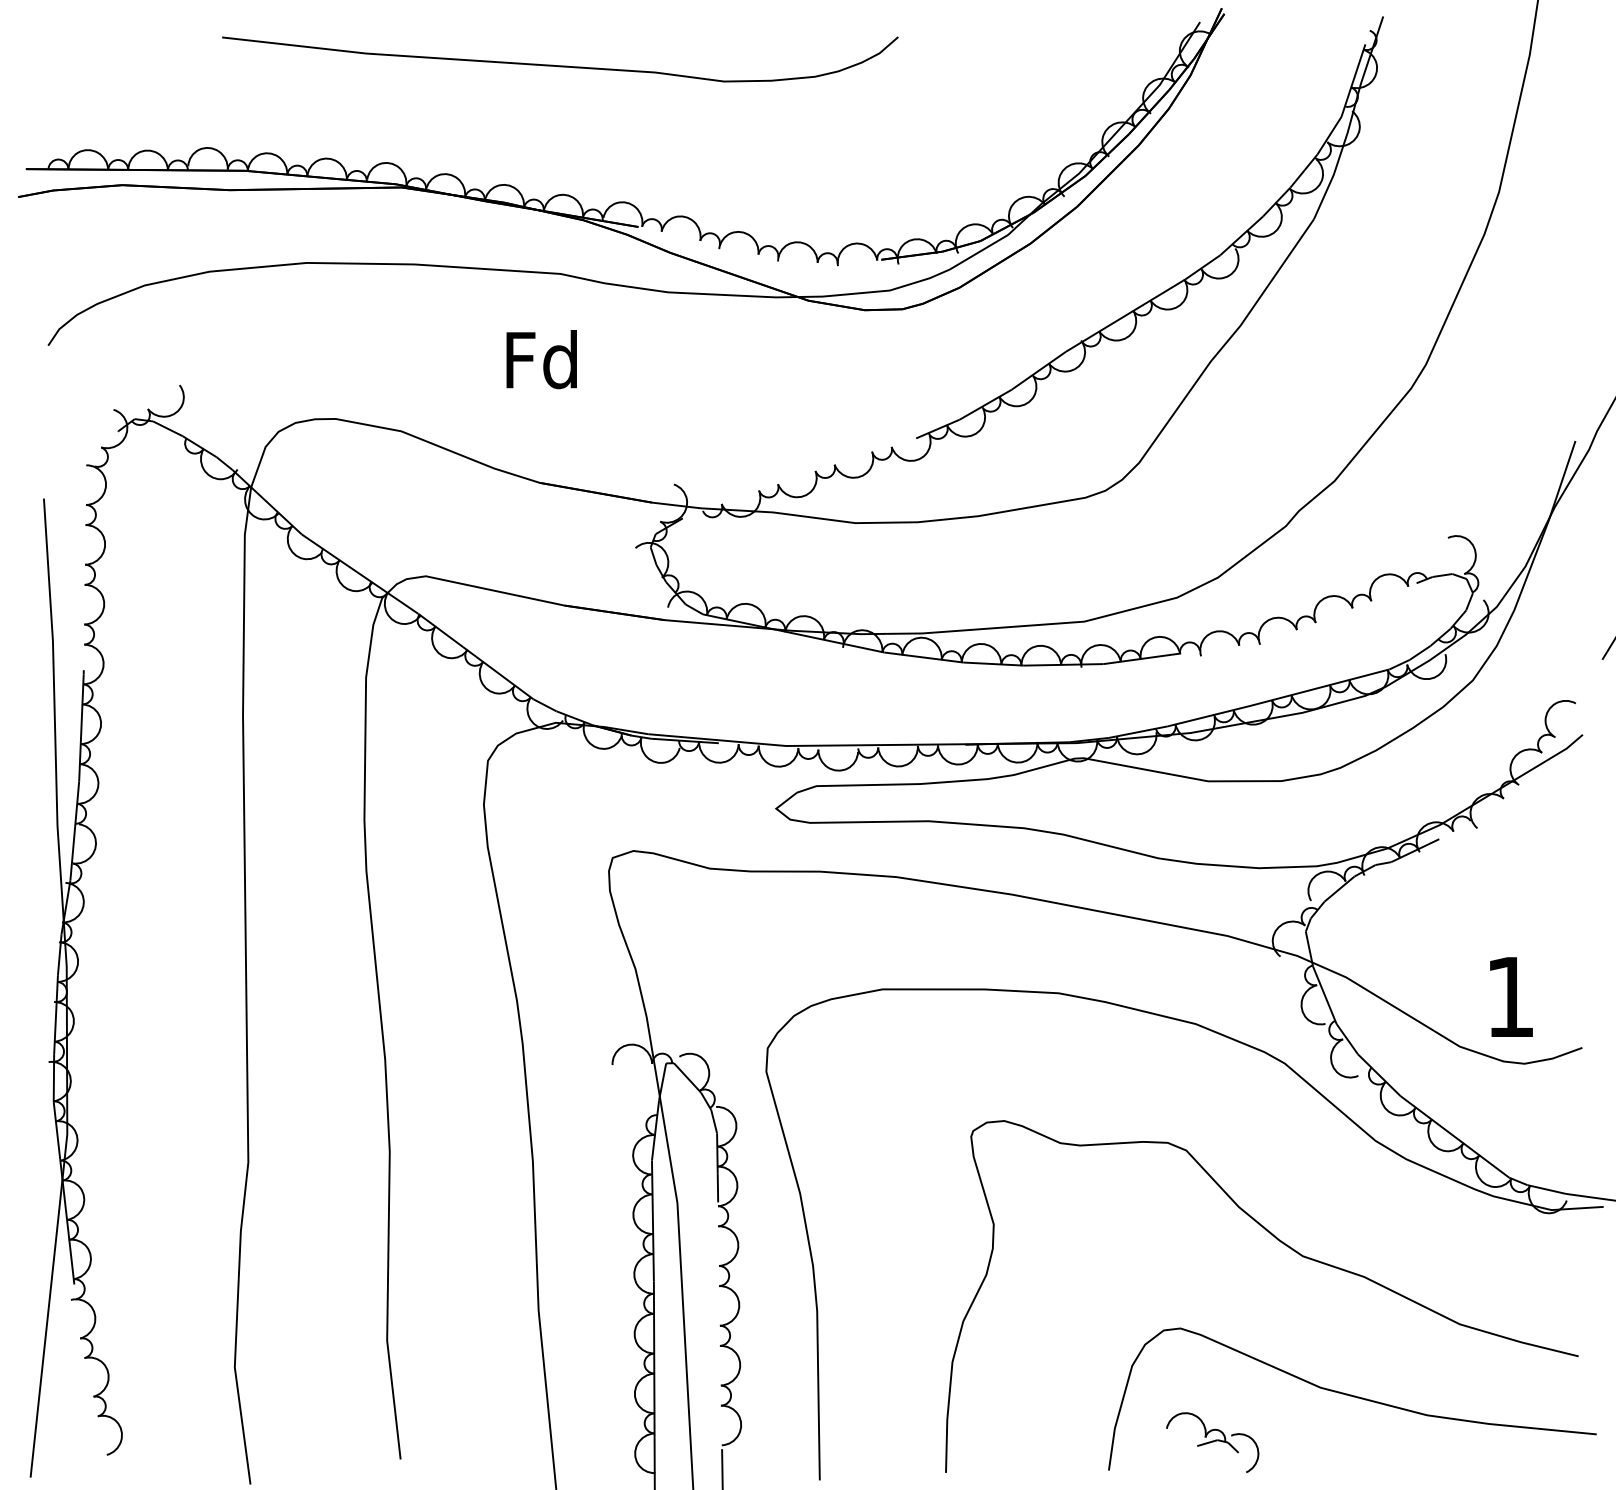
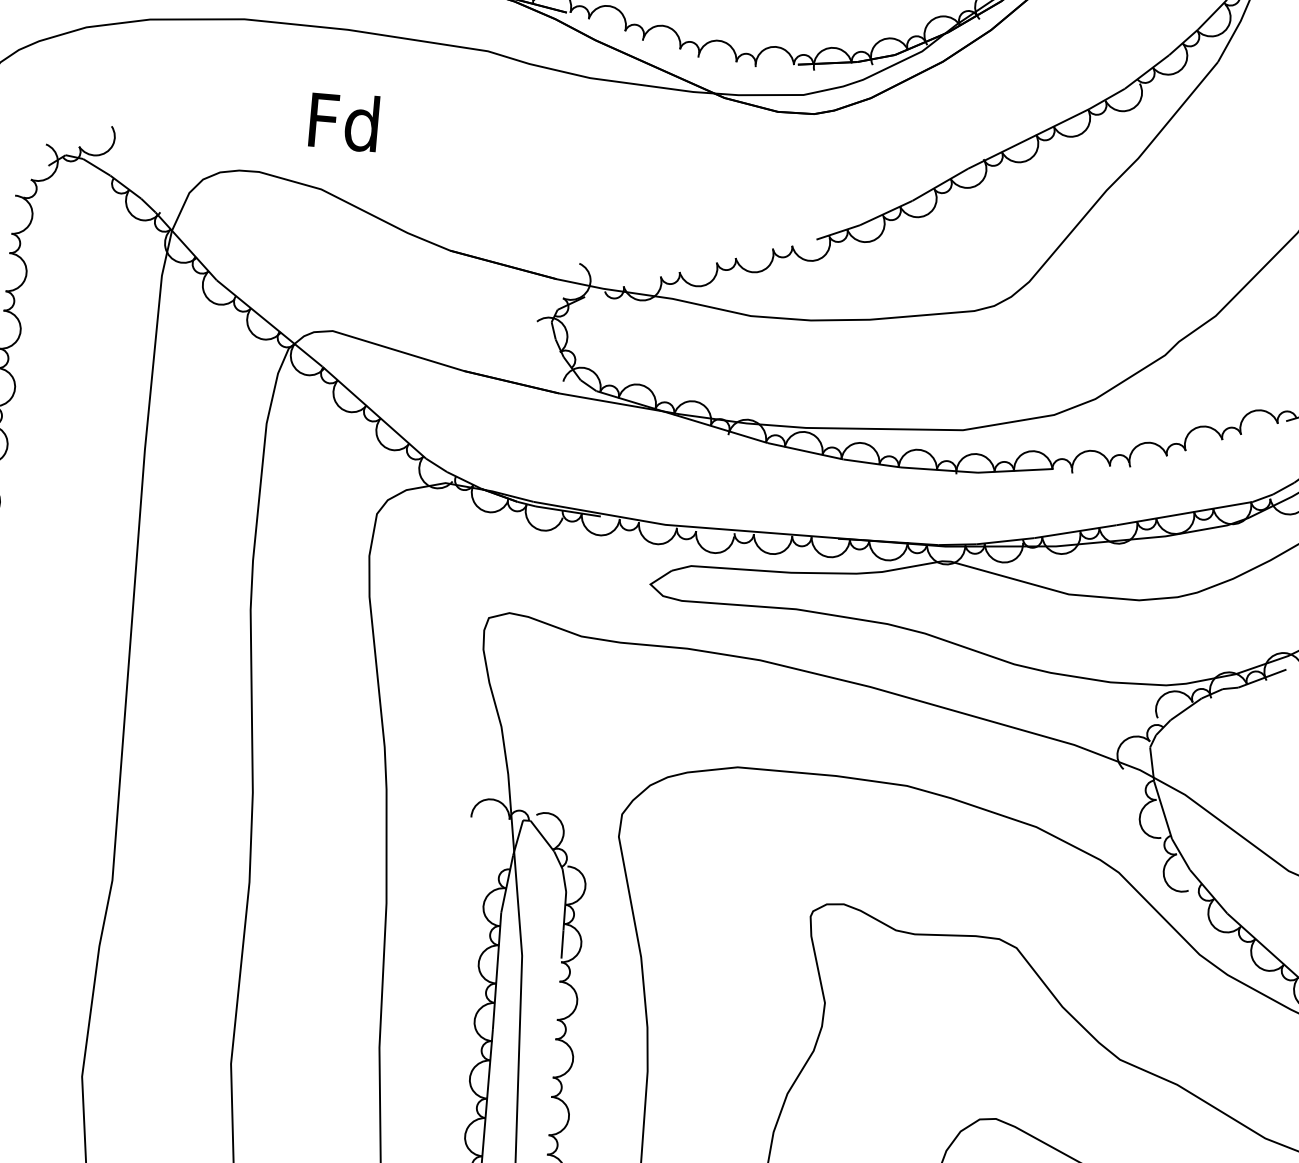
text: (541, 359) -> (343, 121), moved

